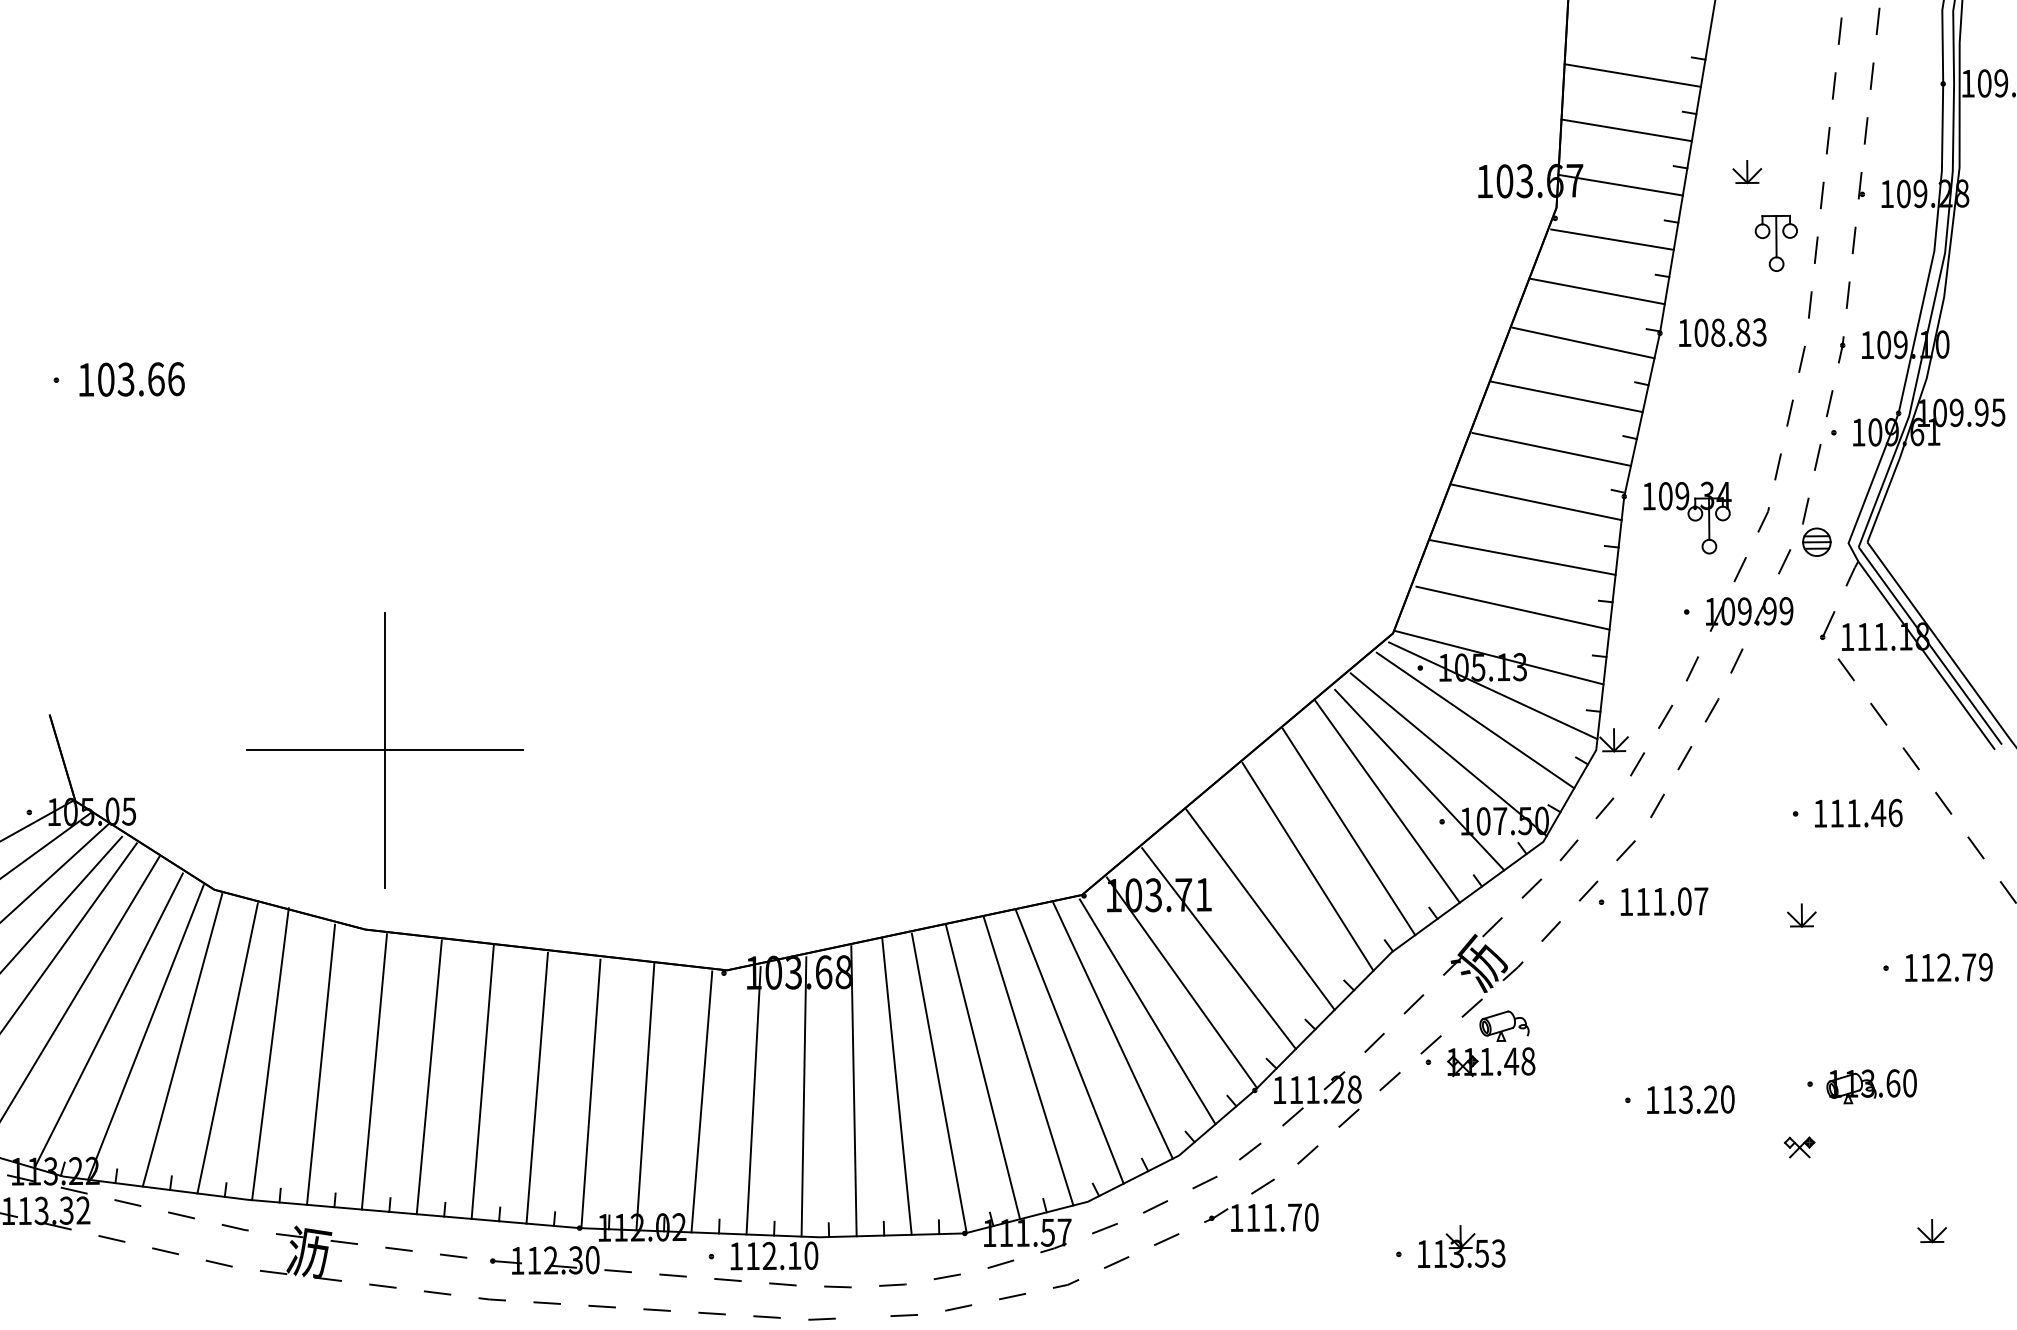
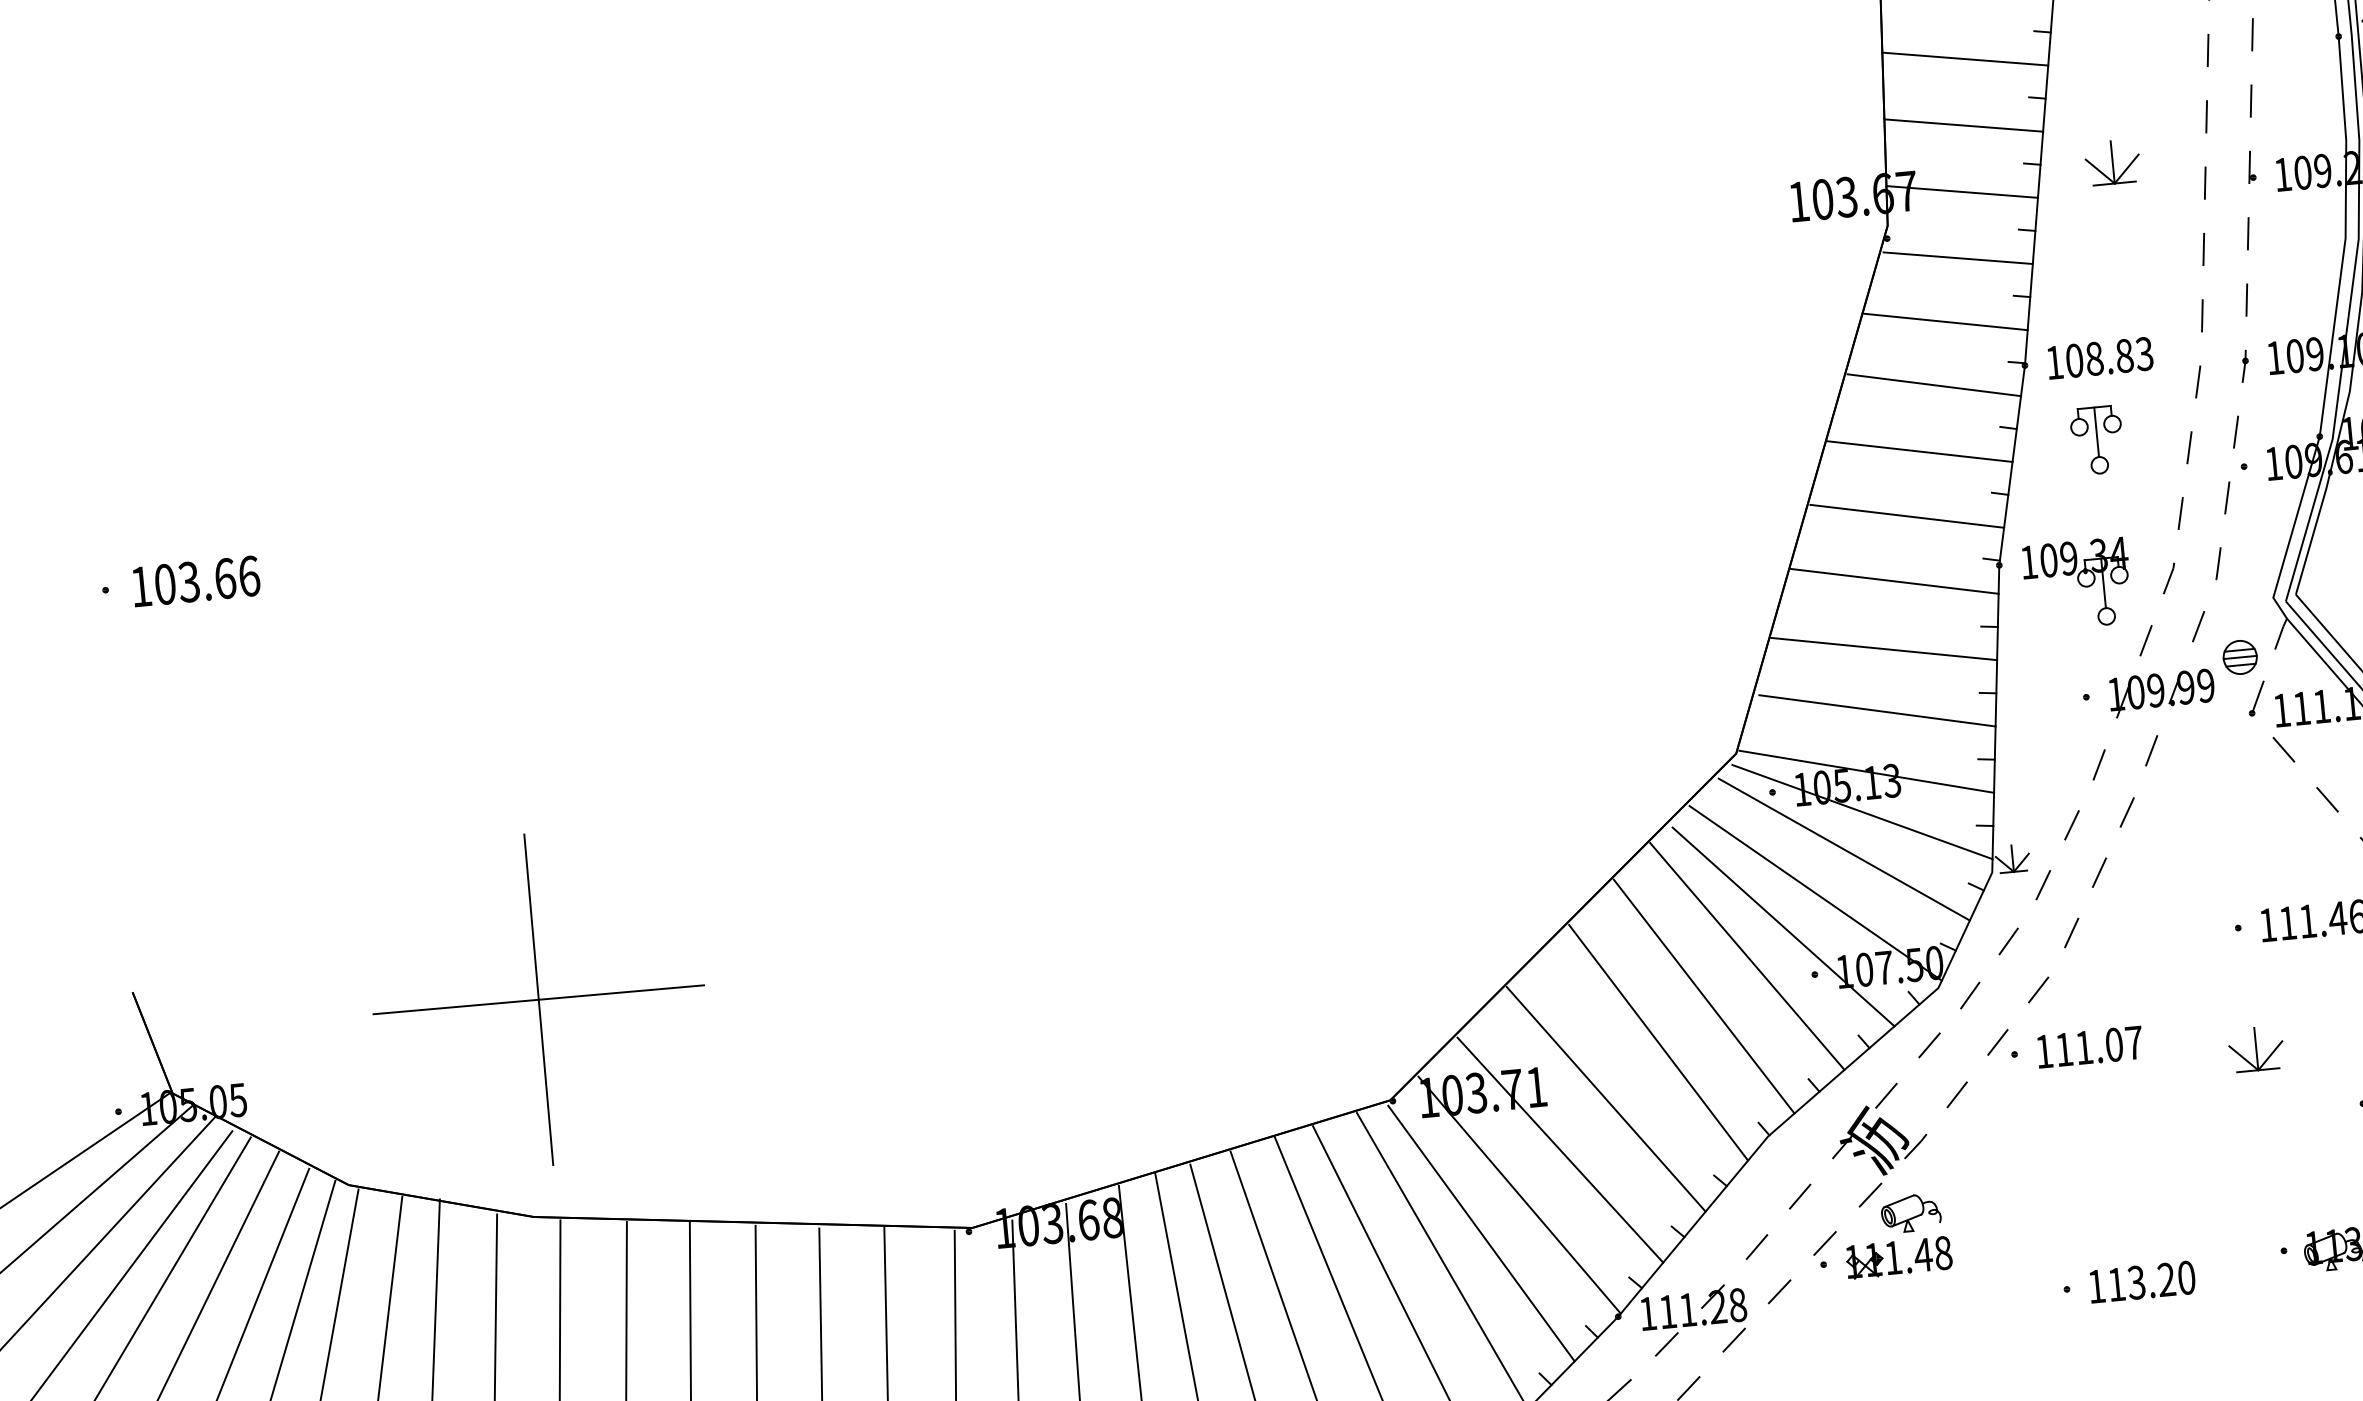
part: (1747, 172) -> (2113, 163), size x1.6
part: (1775, 243) -> (2096, 440), moved
part: (1816, 541) -> (2239, 656), moved
part: (1801, 915) -> (2255, 1049), size x1.6
part: (1799, 1147) -> (2277, 1327), removed

